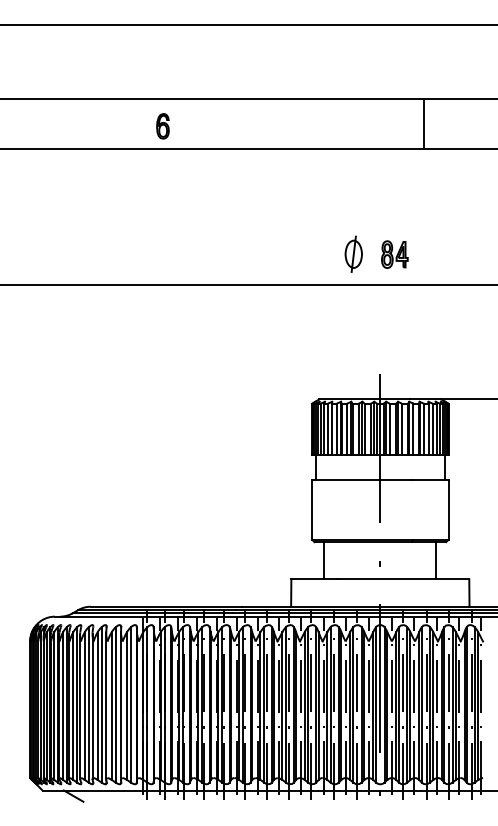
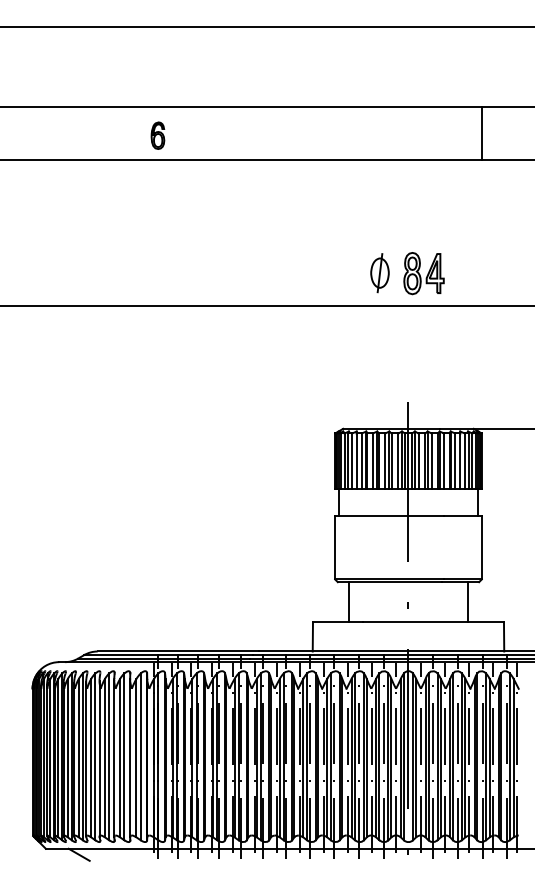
line: (424, 123) -> (482, 132), moved
part: (162, 126) -> (157, 135), moved
part: (394, 254) -> (423, 273), size x1.43

